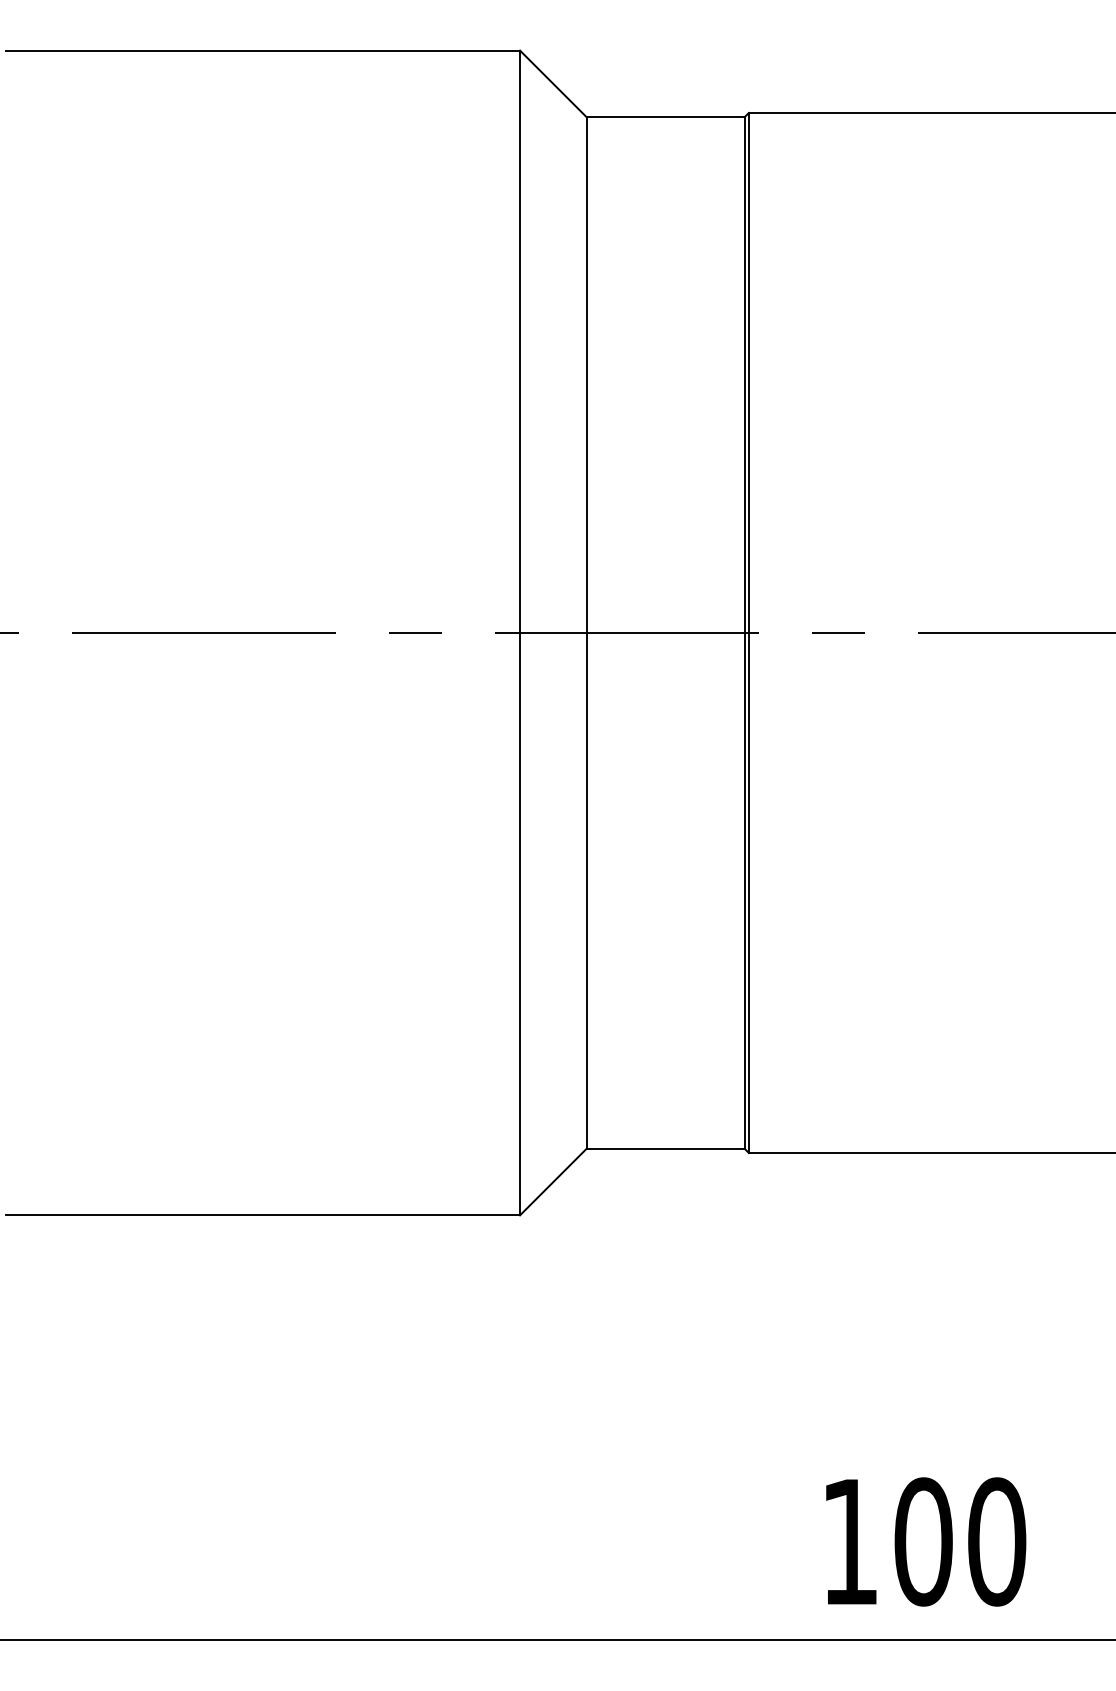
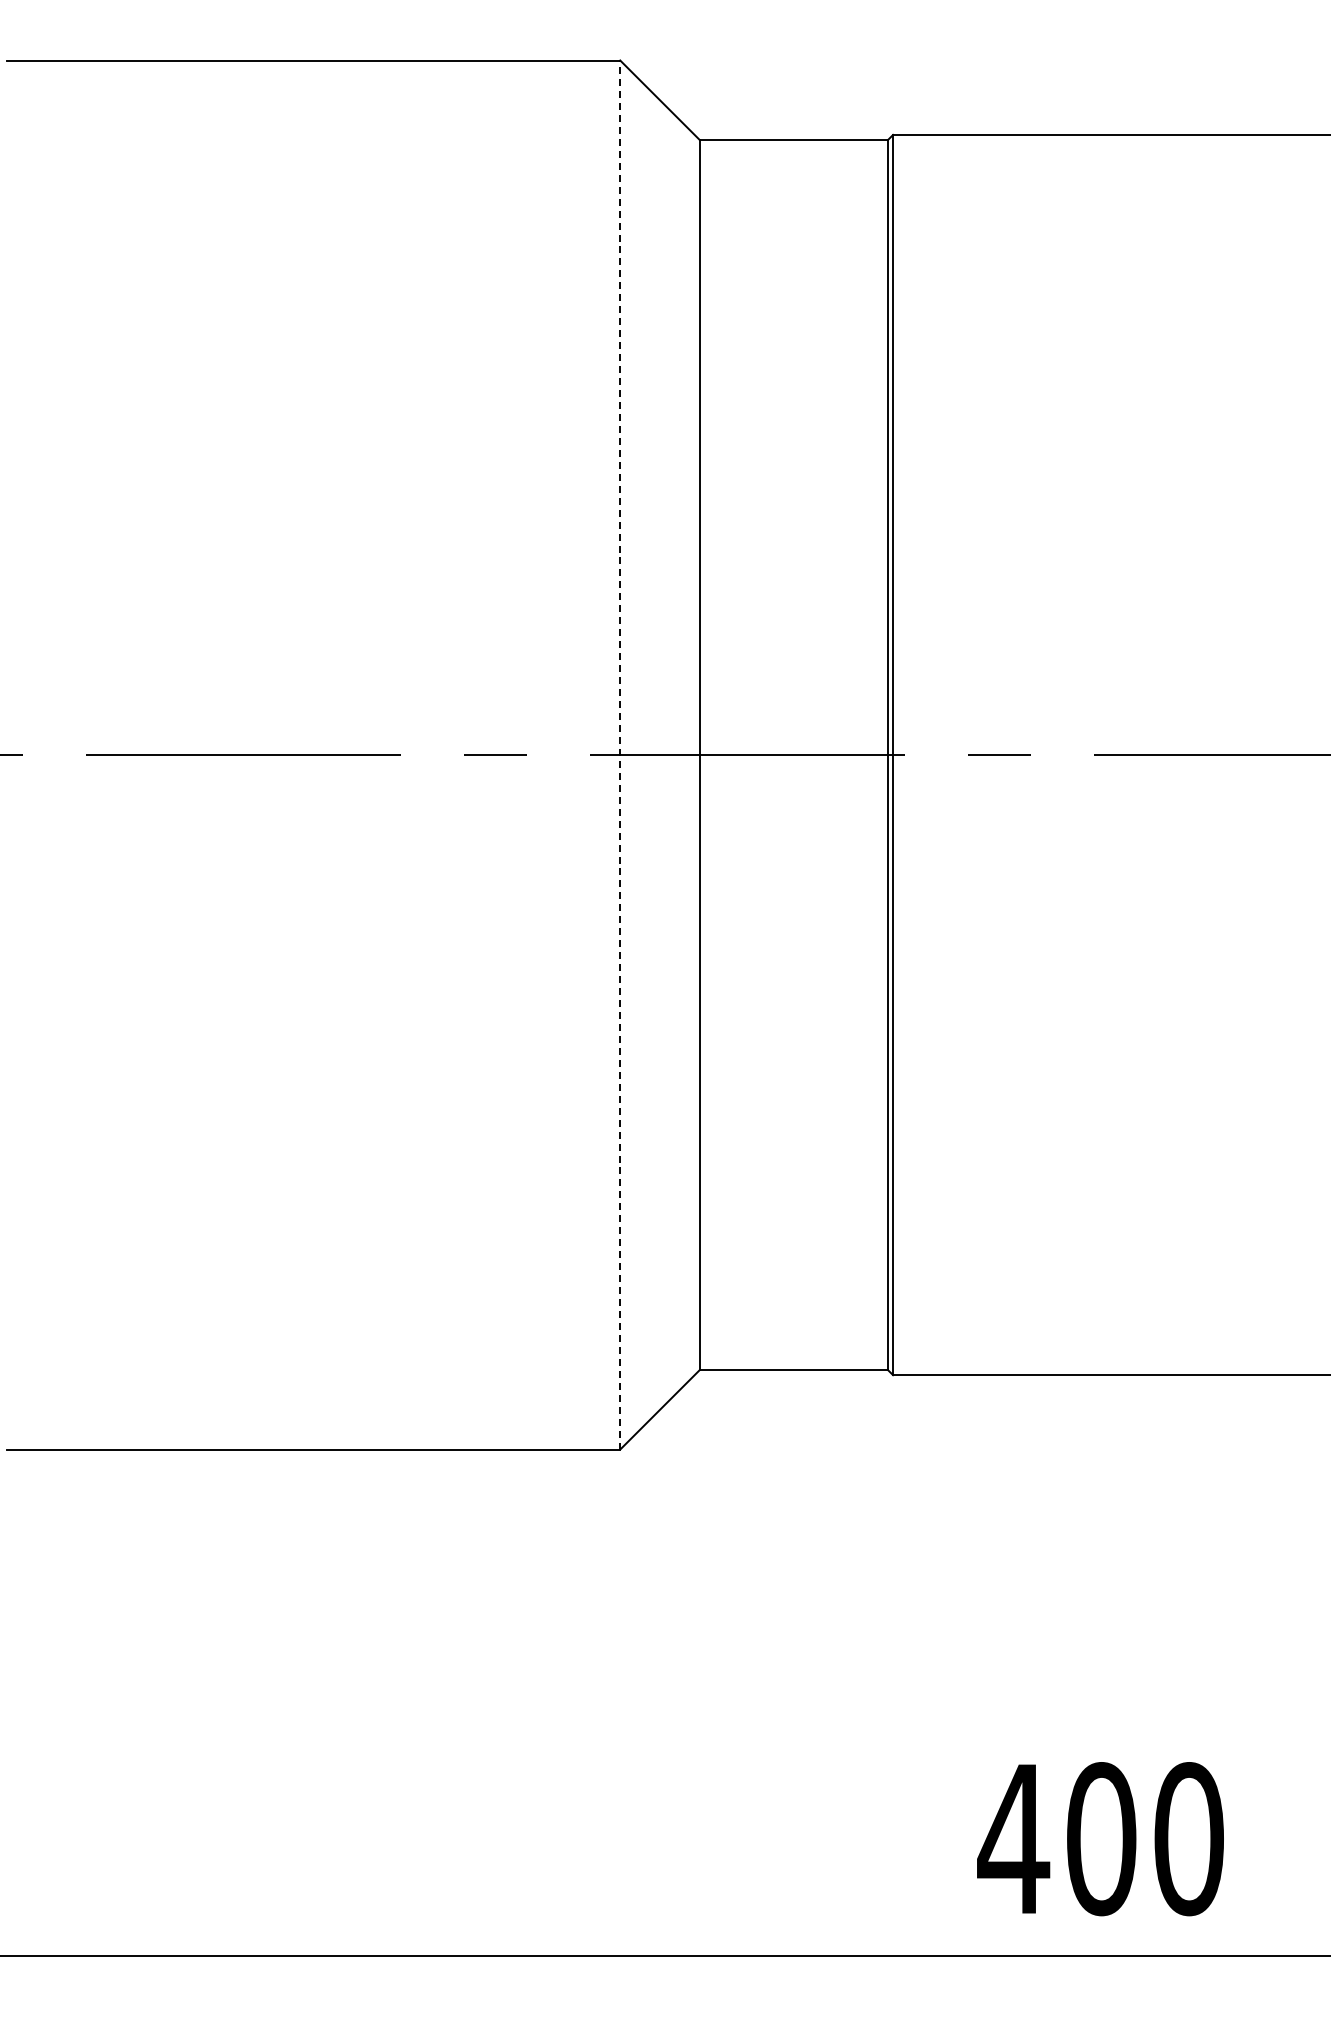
line: (520, 633) -> (620, 755), solid -> dashed
text: (849, 1541) -> (1013, 1838), 100 -> 400

